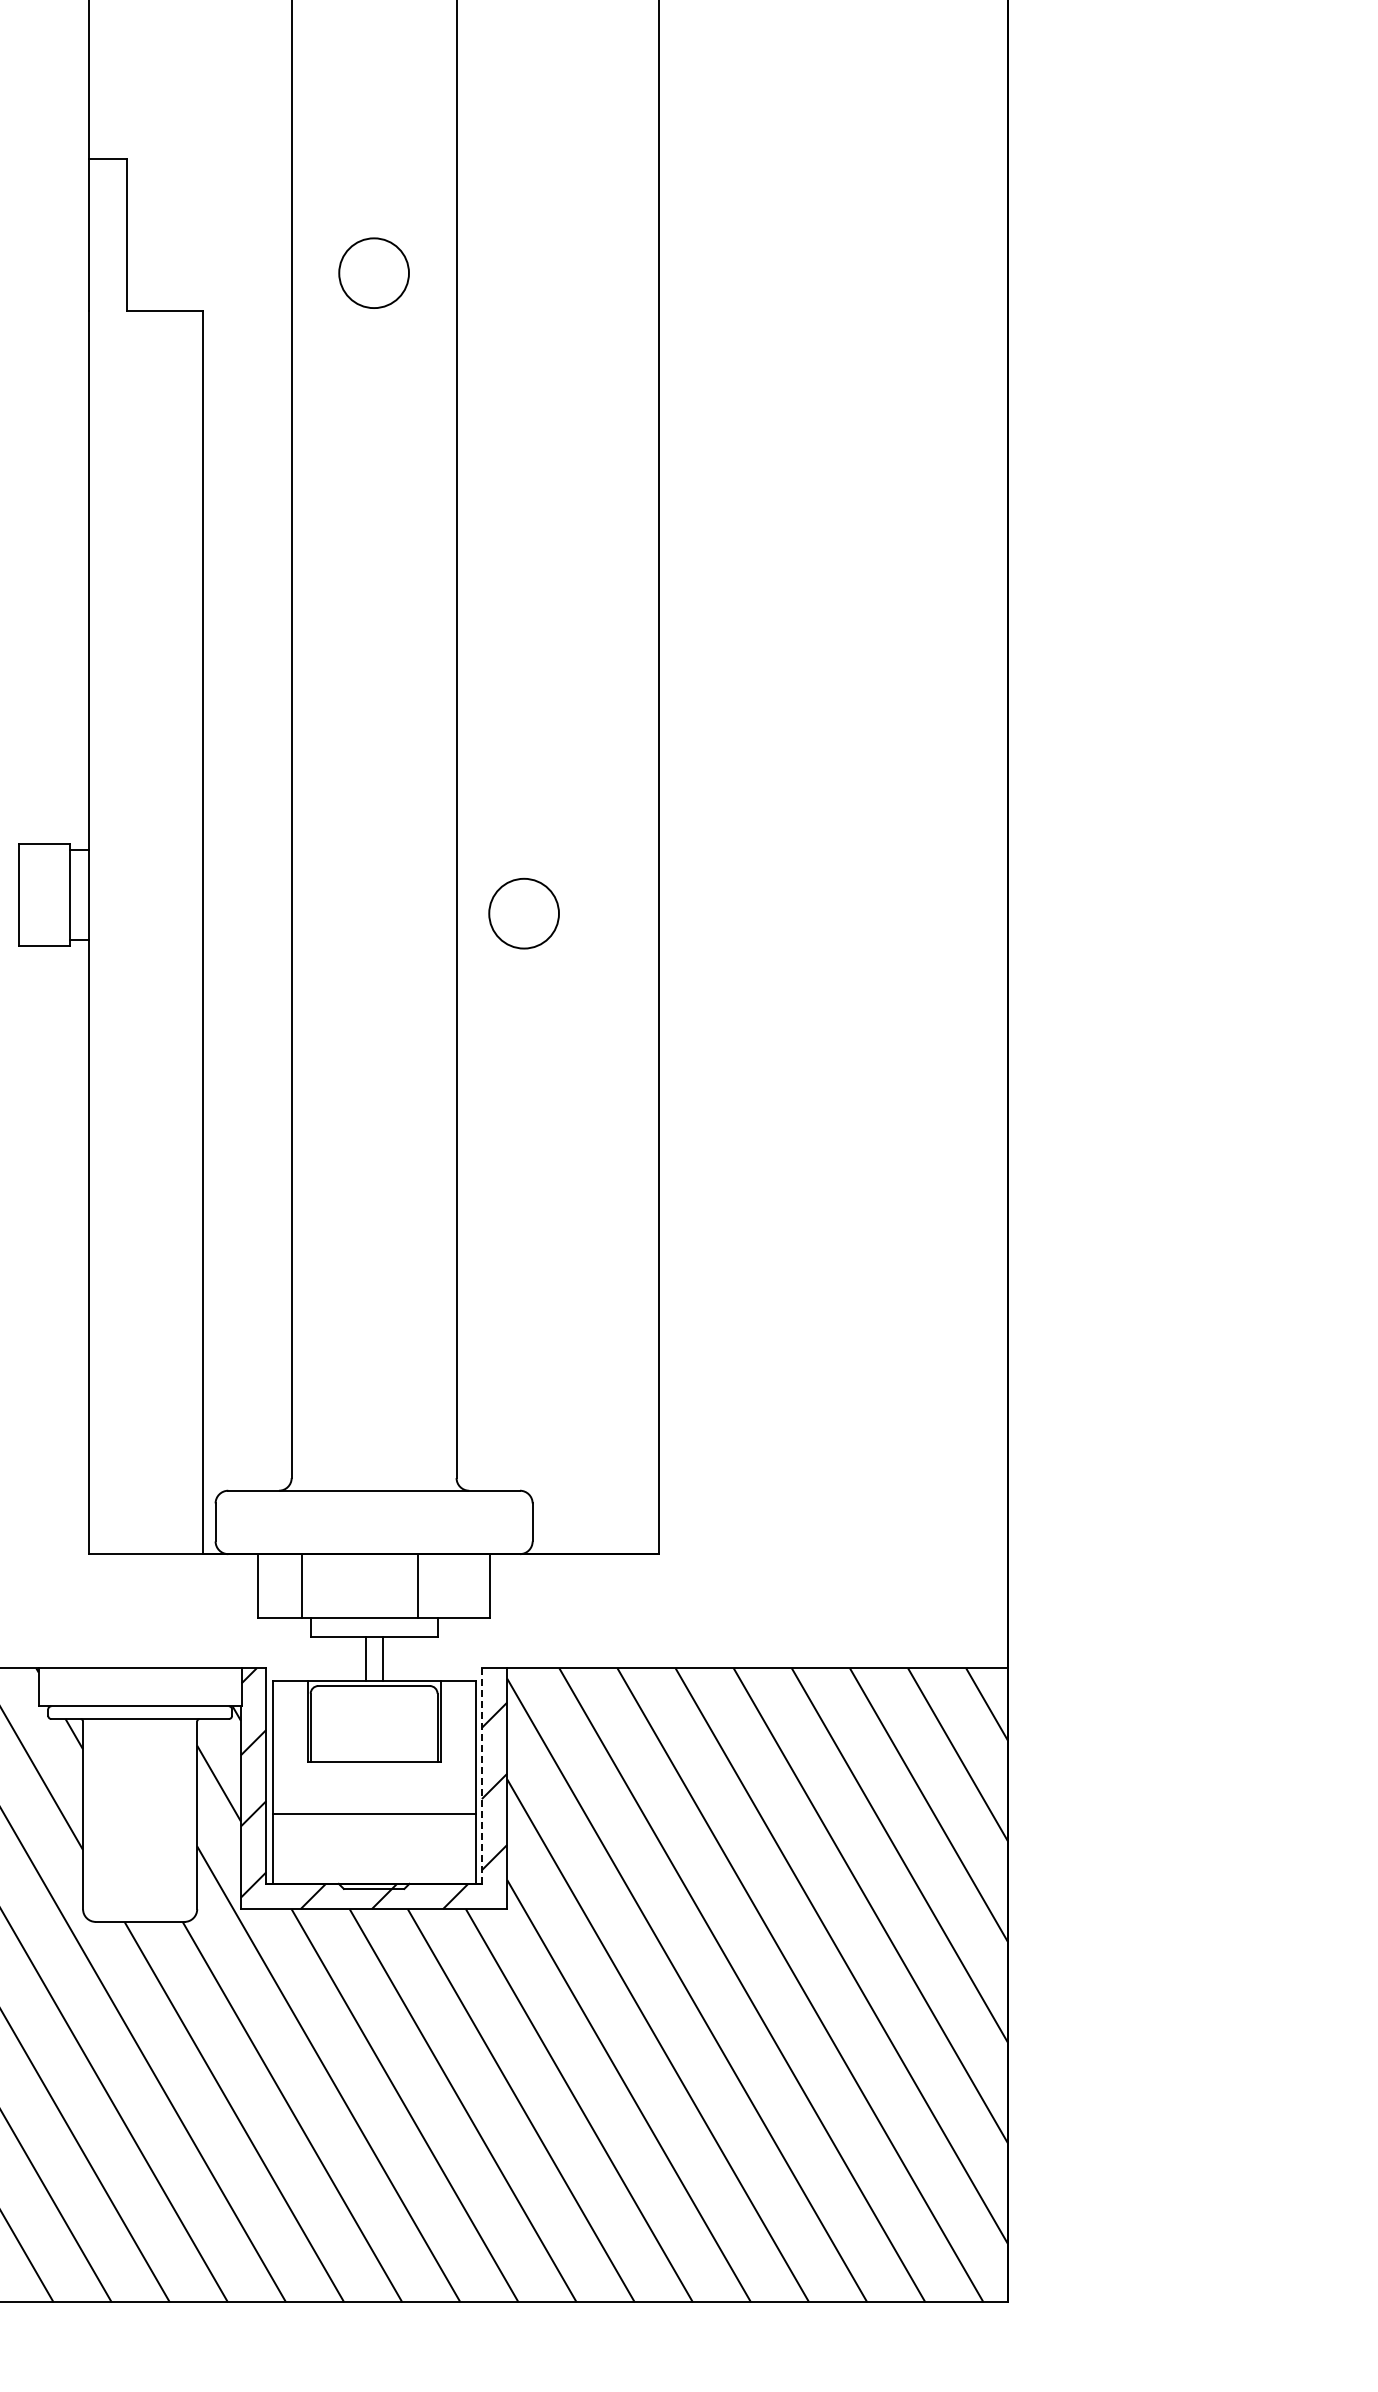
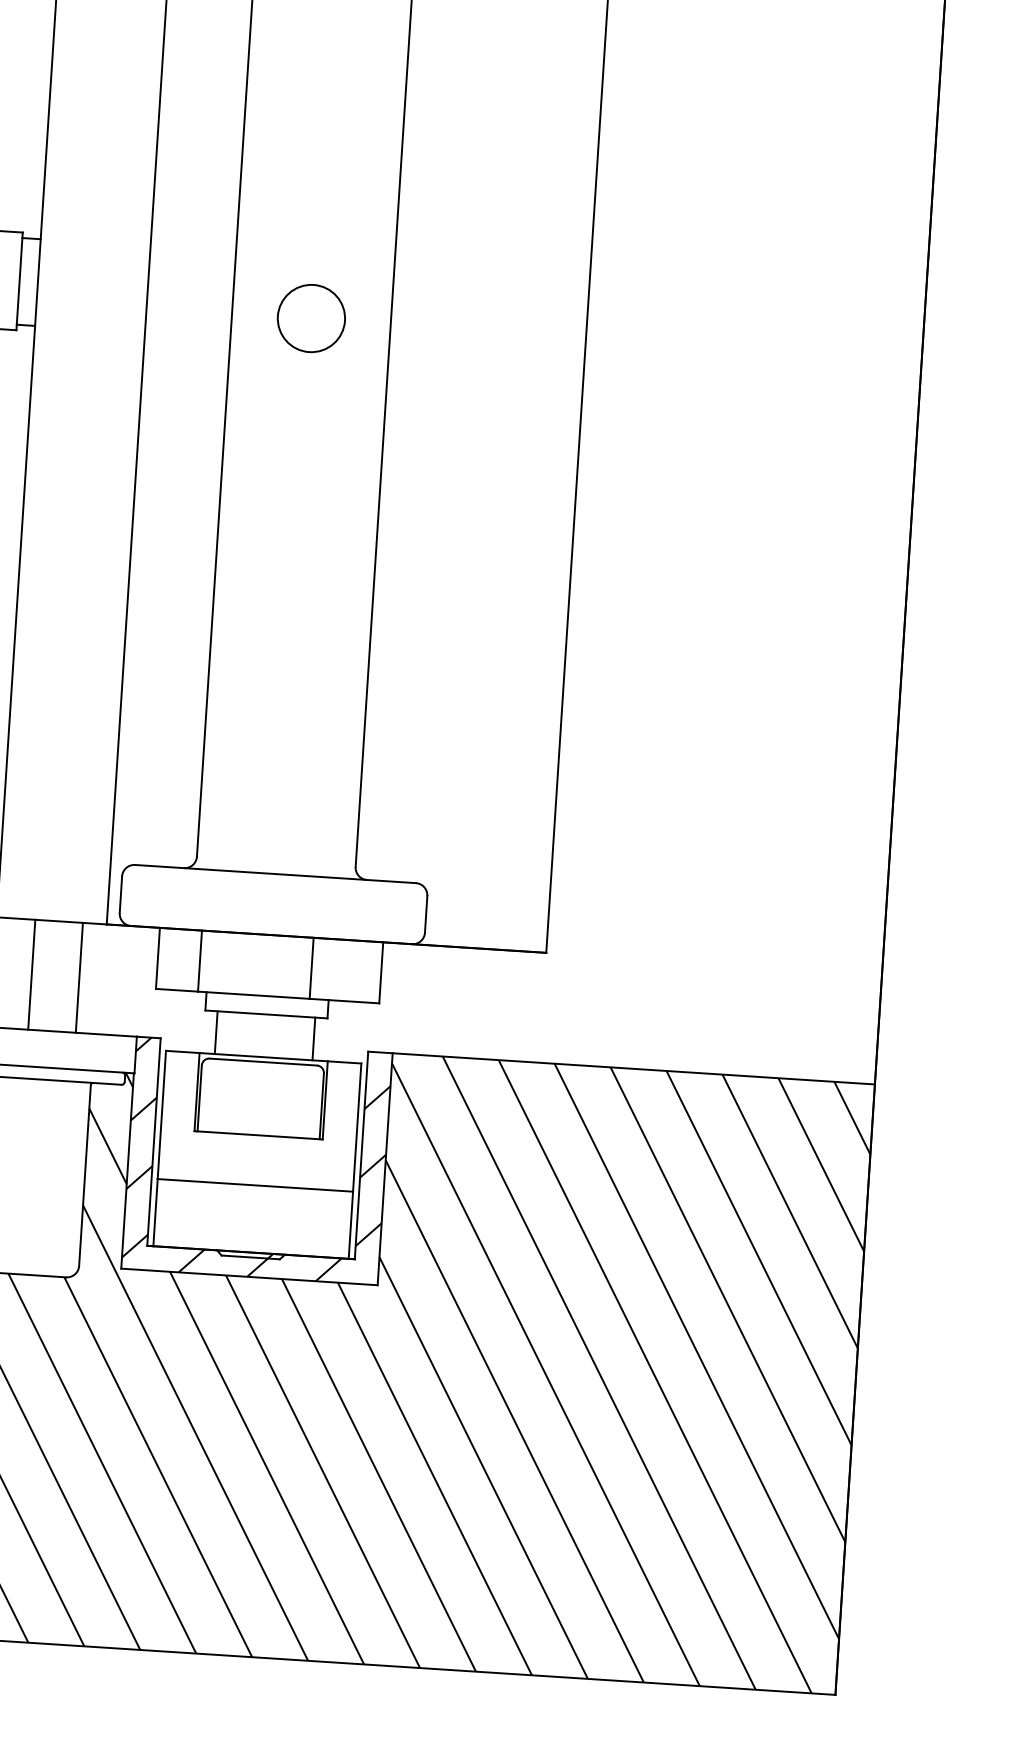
circle: (523, 913) -> (310, 318), moved
line: (128, 1611) -> (31, 975), added
line: (178, 1611) -> (79, 978), added
line: (366, 1658) -> (216, 1032), moved
line: (382, 1658) -> (313, 1038), moved
line: (481, 1776) -> (361, 1155), dashed -> solid

